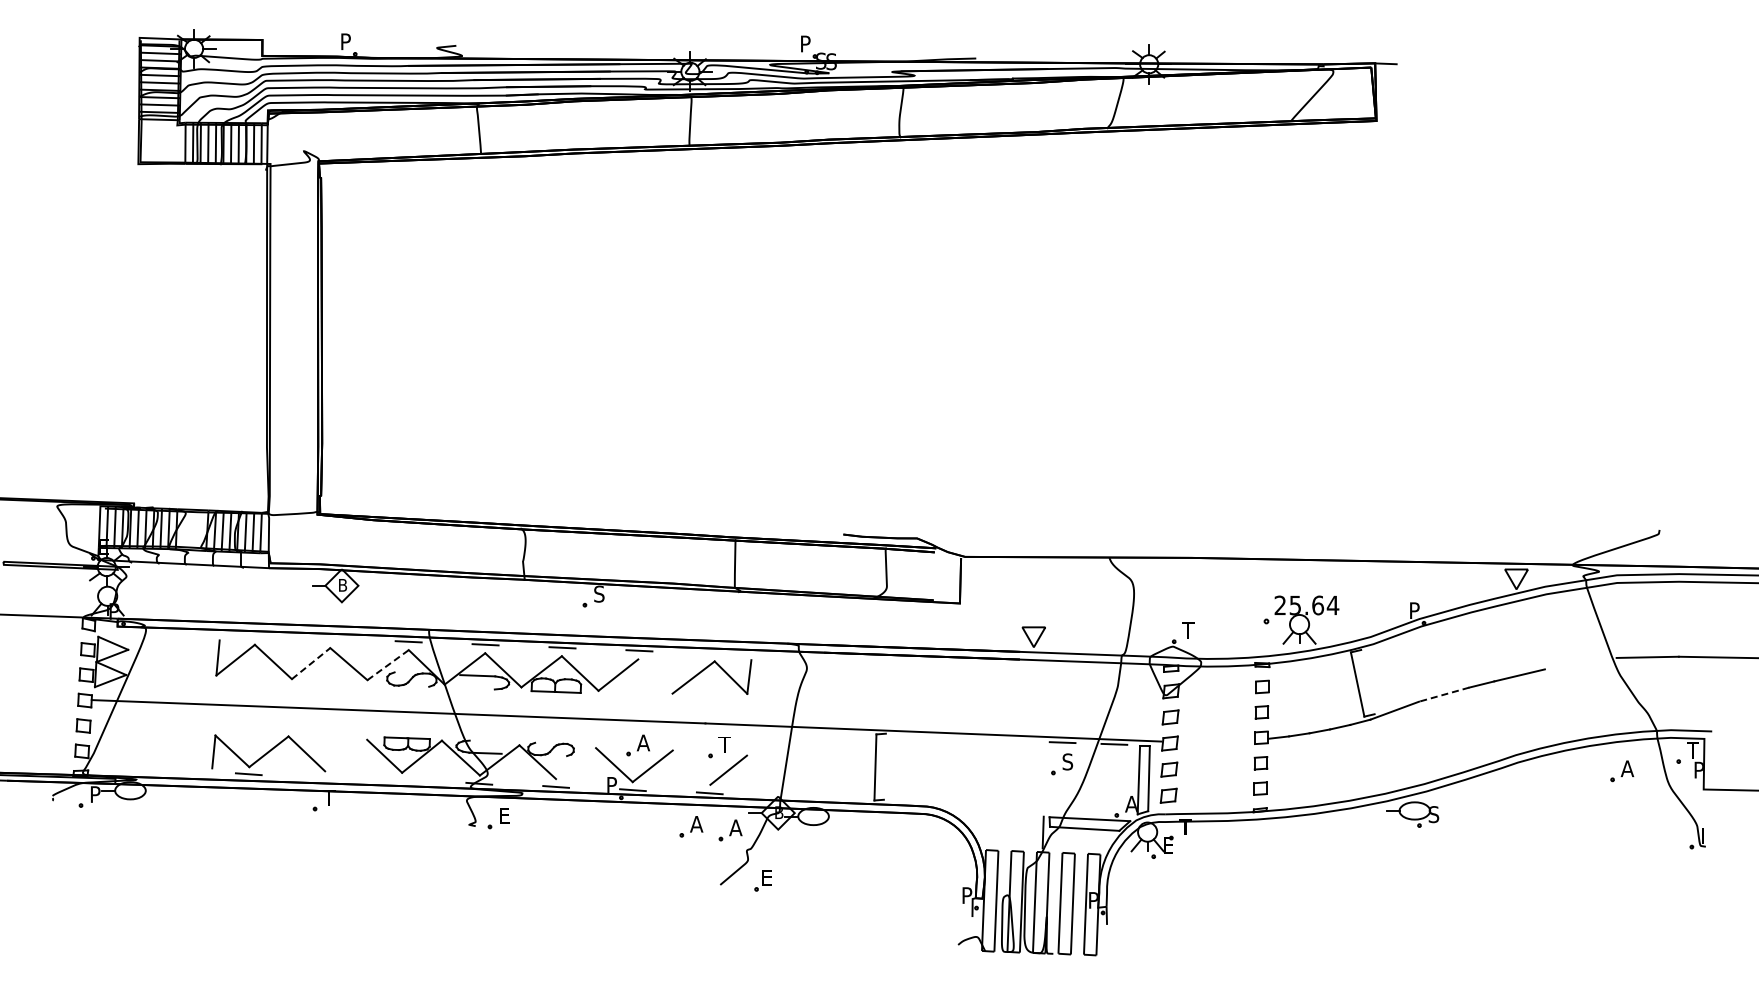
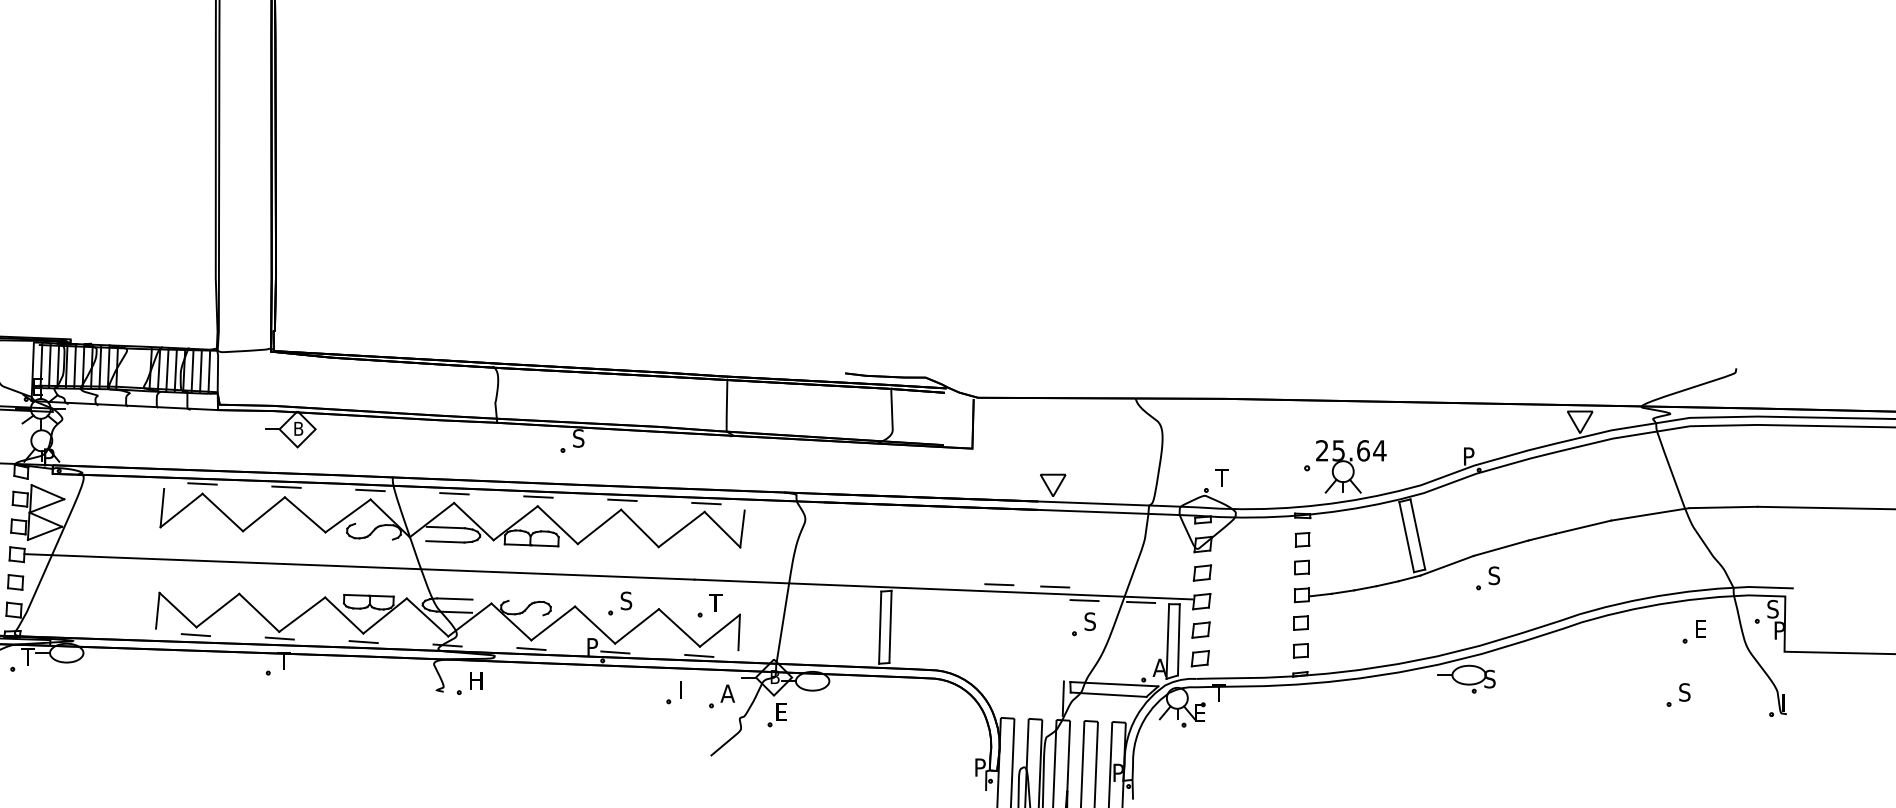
line: (254, 635) -> (202, 483), added
line: (331, 638) -> (286, 486), added
line: (716, 653) -> (706, 503), added
line: (311, 663) -> (264, 514), dashed -> solid
line: (1580, 663) -> (1650, 514), added
line: (388, 665) -> (348, 516), dashed -> solid
line: (655, 676) -> (640, 528), added
line: (1367, 682) -> (1417, 534), added
line: (476, 688) -> (444, 541), added
line: (1443, 694) -> (1500, 548), dashed -> solid
part: (1432, 722) -> (1488, 578), added
line: (984, 727) -> (999, 584), added
line: (1035, 729) -> (1054, 586), added
line: (485, 740) -> (454, 598), added
text: (642, 742) -> (625, 600), A -> S
text: (1692, 750) -> (1772, 609), T -> S
line: (346, 755) -> (302, 614), added
line: (576, 763) -> (553, 623), added
line: (884, 766) -> (890, 626), added
line: (691, 767) -> (679, 627), added
text: (1627, 768) -> (1701, 628), A -> E
line: (746, 771) -> (739, 632), added
line: (325, 777) -> (279, 638), added
line: (402, 780) -> (363, 641), added
text: (95, 794) -> (28, 657), P -> T
text: (506, 815) -> (477, 680), E -> H
text: (696, 824) -> (684, 689), A -> I
part: (1606, 829) -> (1678, 695), added
part: (762, 880) -> (776, 715), moved

